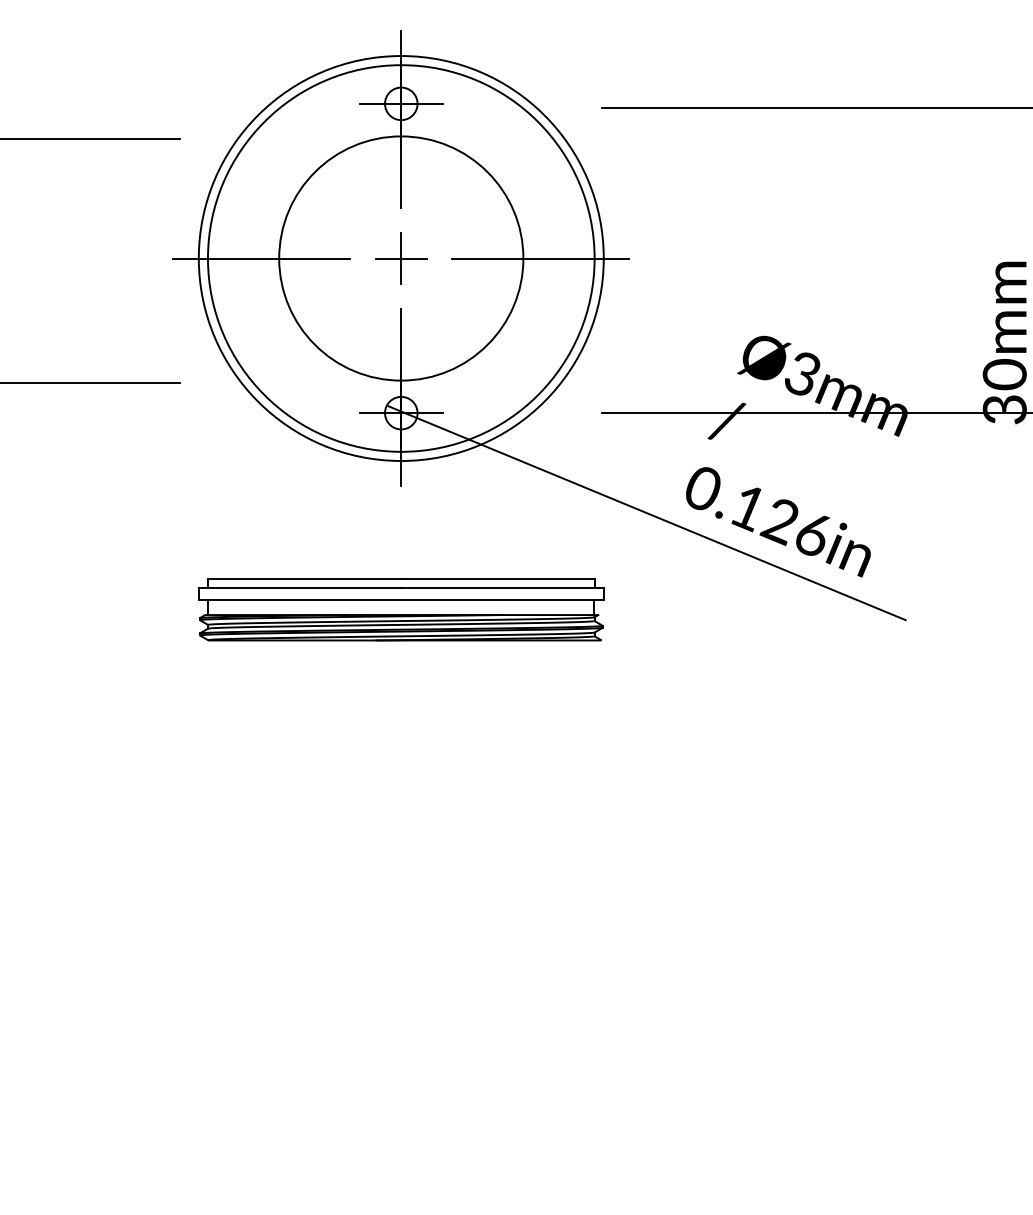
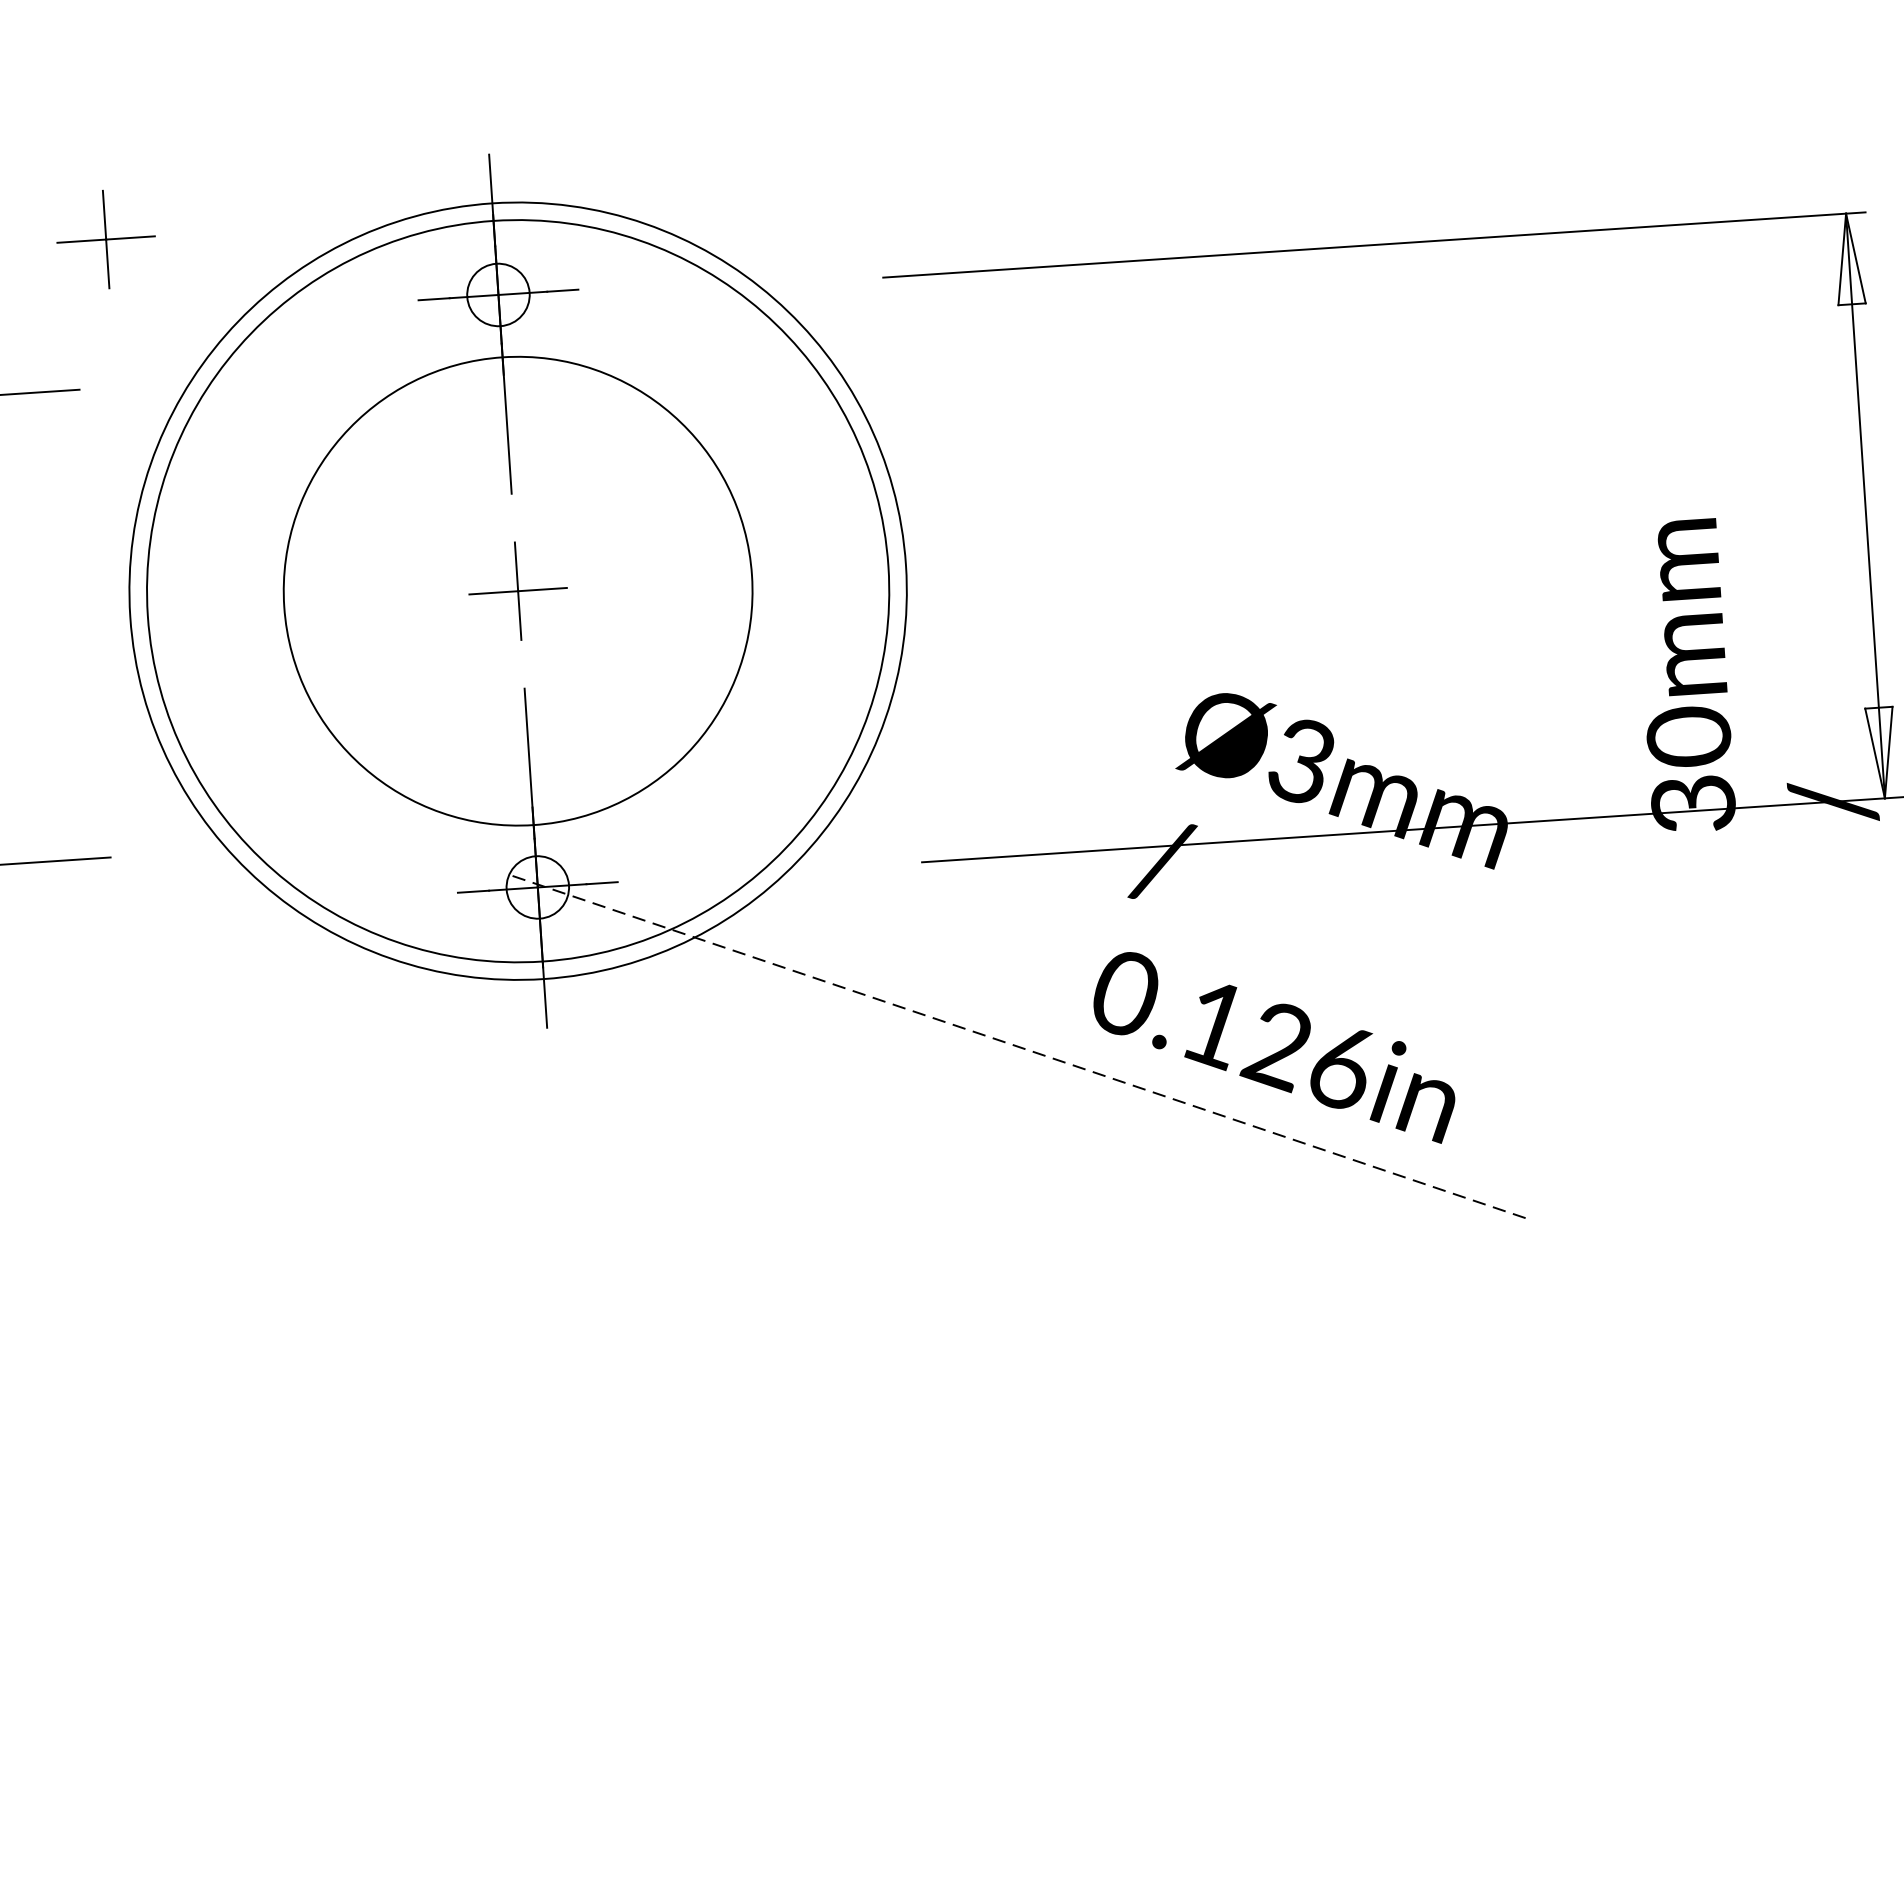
part: (199, 61) -> (106, 239), added
line: (261, 258) -> (250, 608), removed
line: (540, 258) -> (784, 573), removed
line: (647, 513) -> (1022, 1048), solid -> dashed
part: (401, 609) -> (563, 1263), removed

